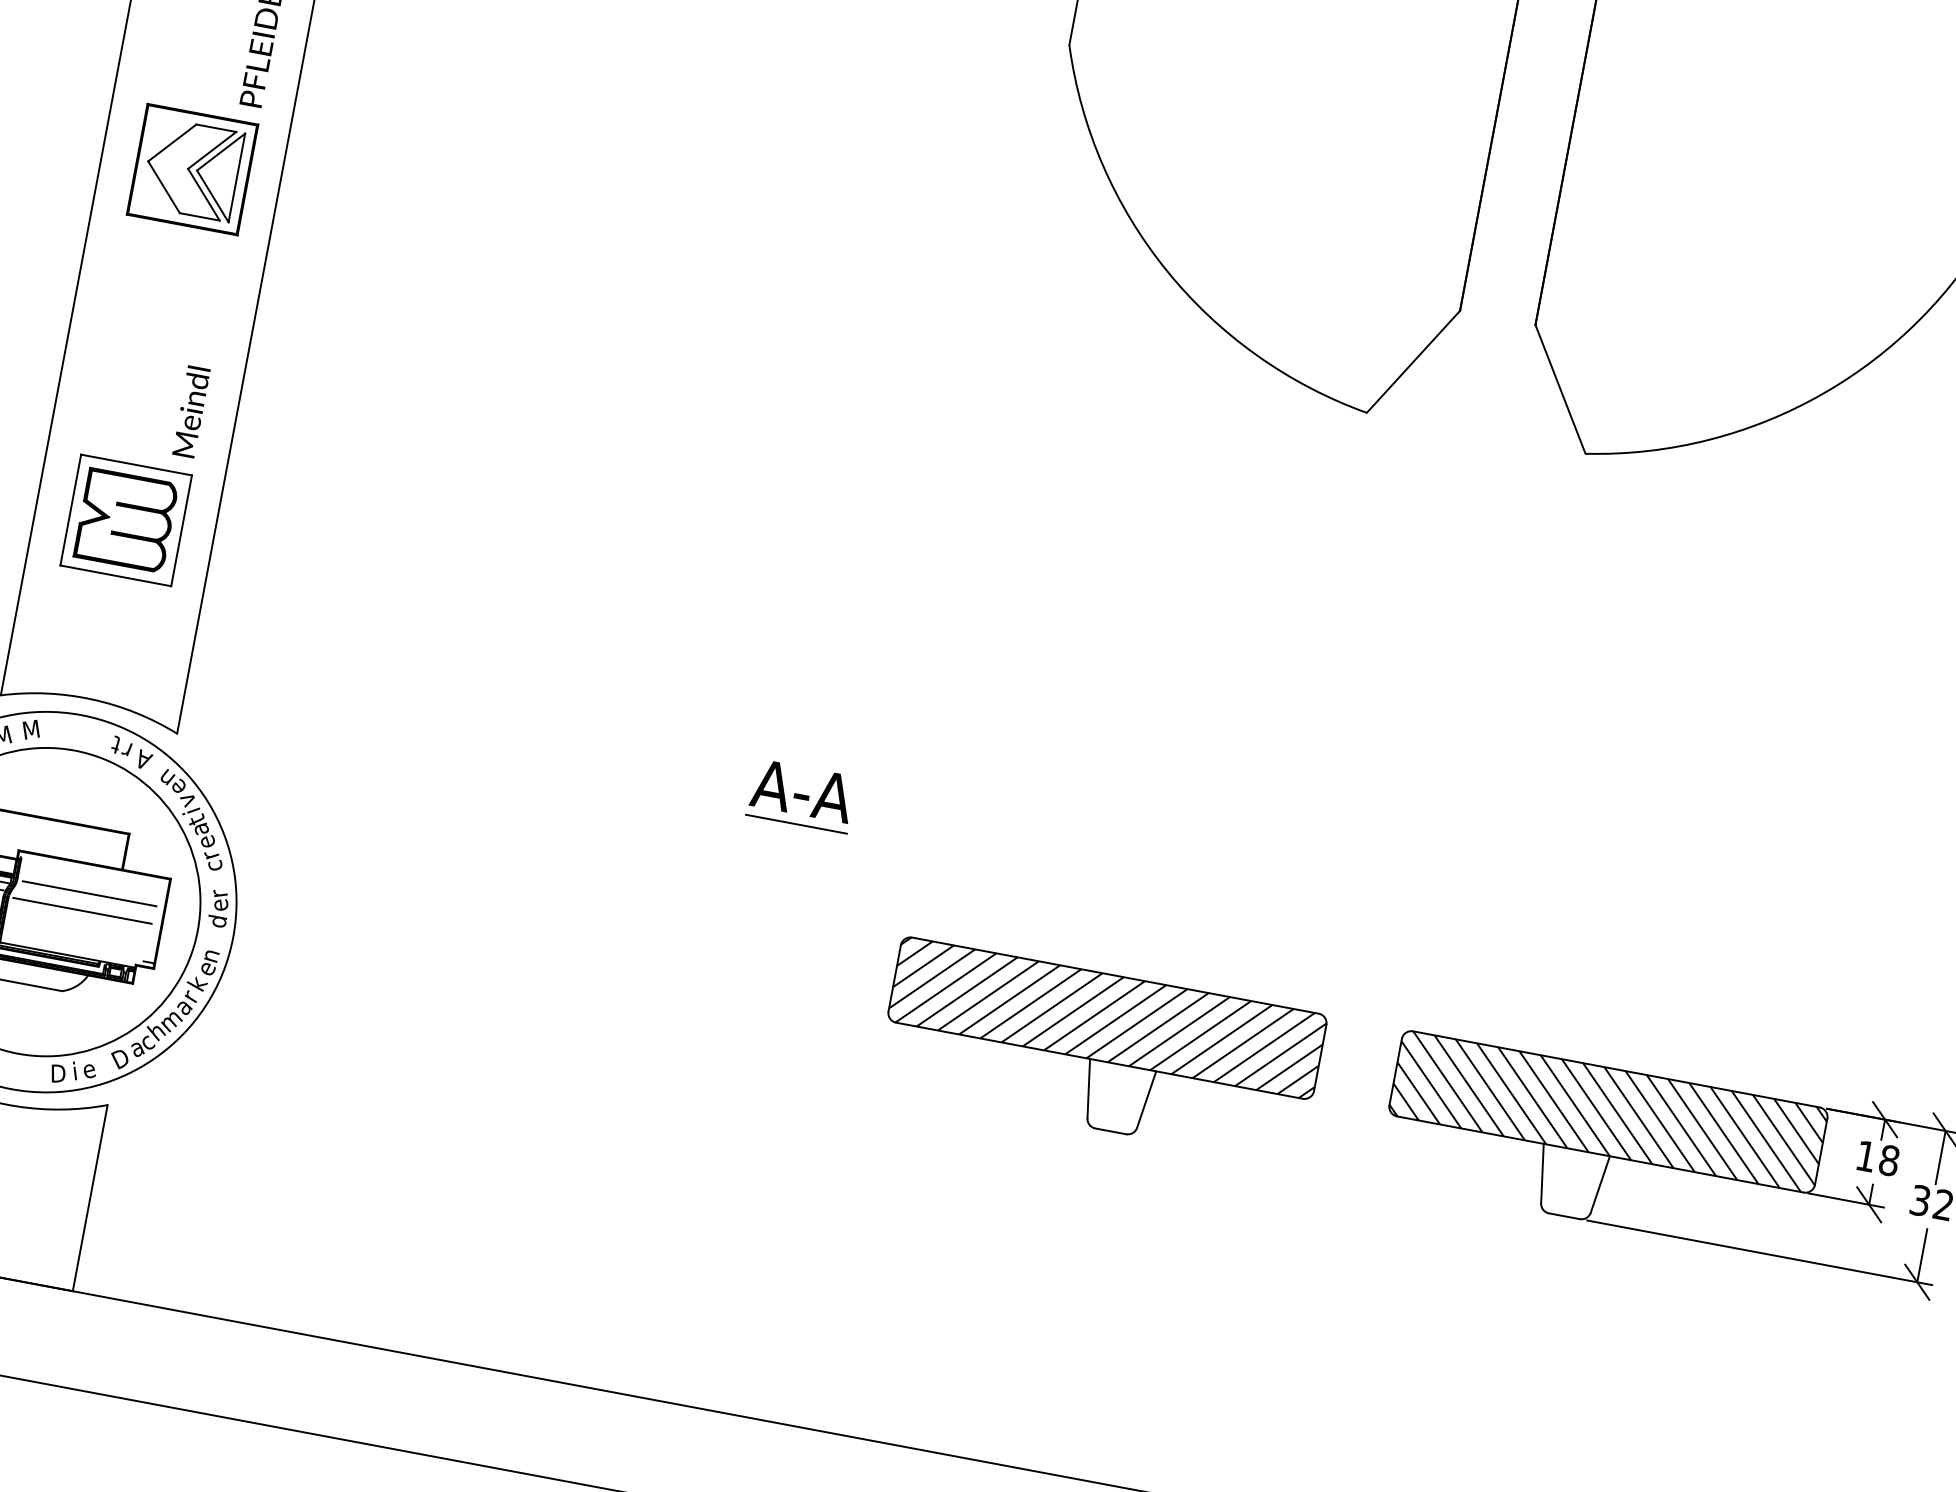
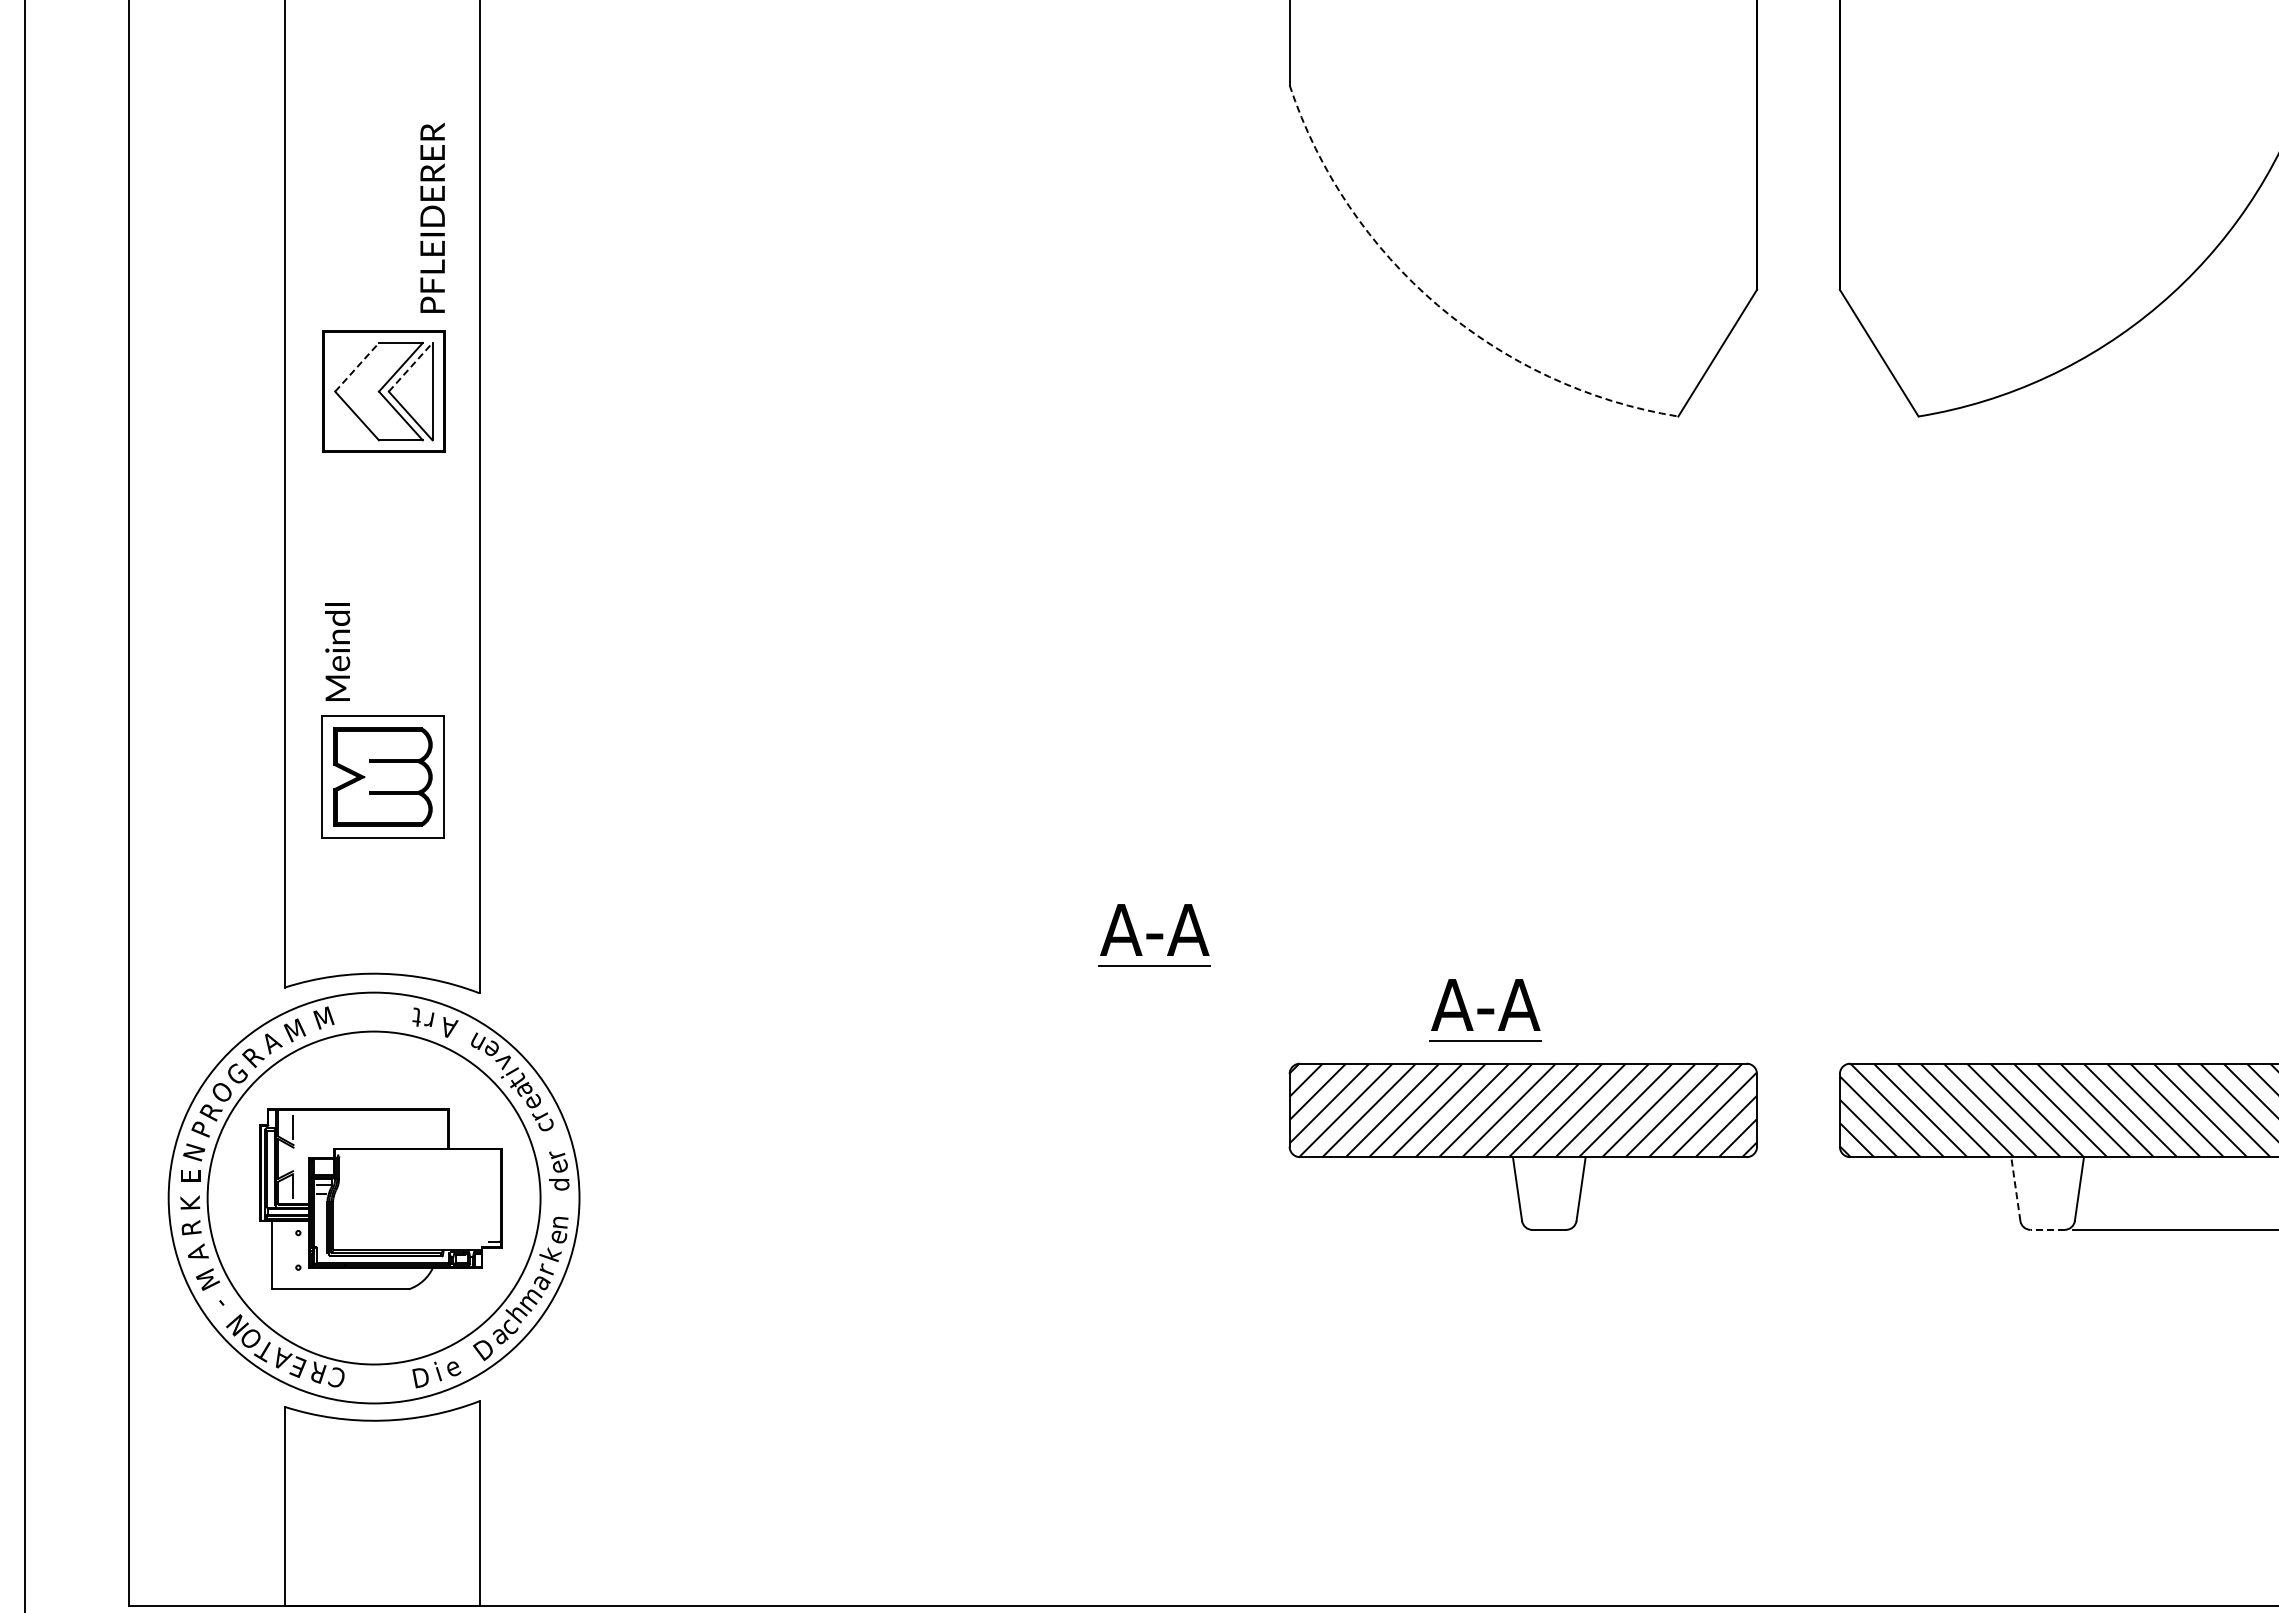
line: (172, 143) -> (357, 367), solid -> dashed
line: (220, 152) -> (410, 367), solid -> dashed
arc: (1166, 270) -> (1437, 305), solid -> dashed
text: (191, 411) -> (337, 651), moved
line: (89, 893) -> (418, 1180), removed
line: (82, 911) -> (414, 1200), removed
part: (1090, 920) -> (1485, 1010), added
line: (1542, 1173) -> (2015, 1188), solid -> dashed
line: (1564, 1215) -> (2047, 1229), solid -> dashed

